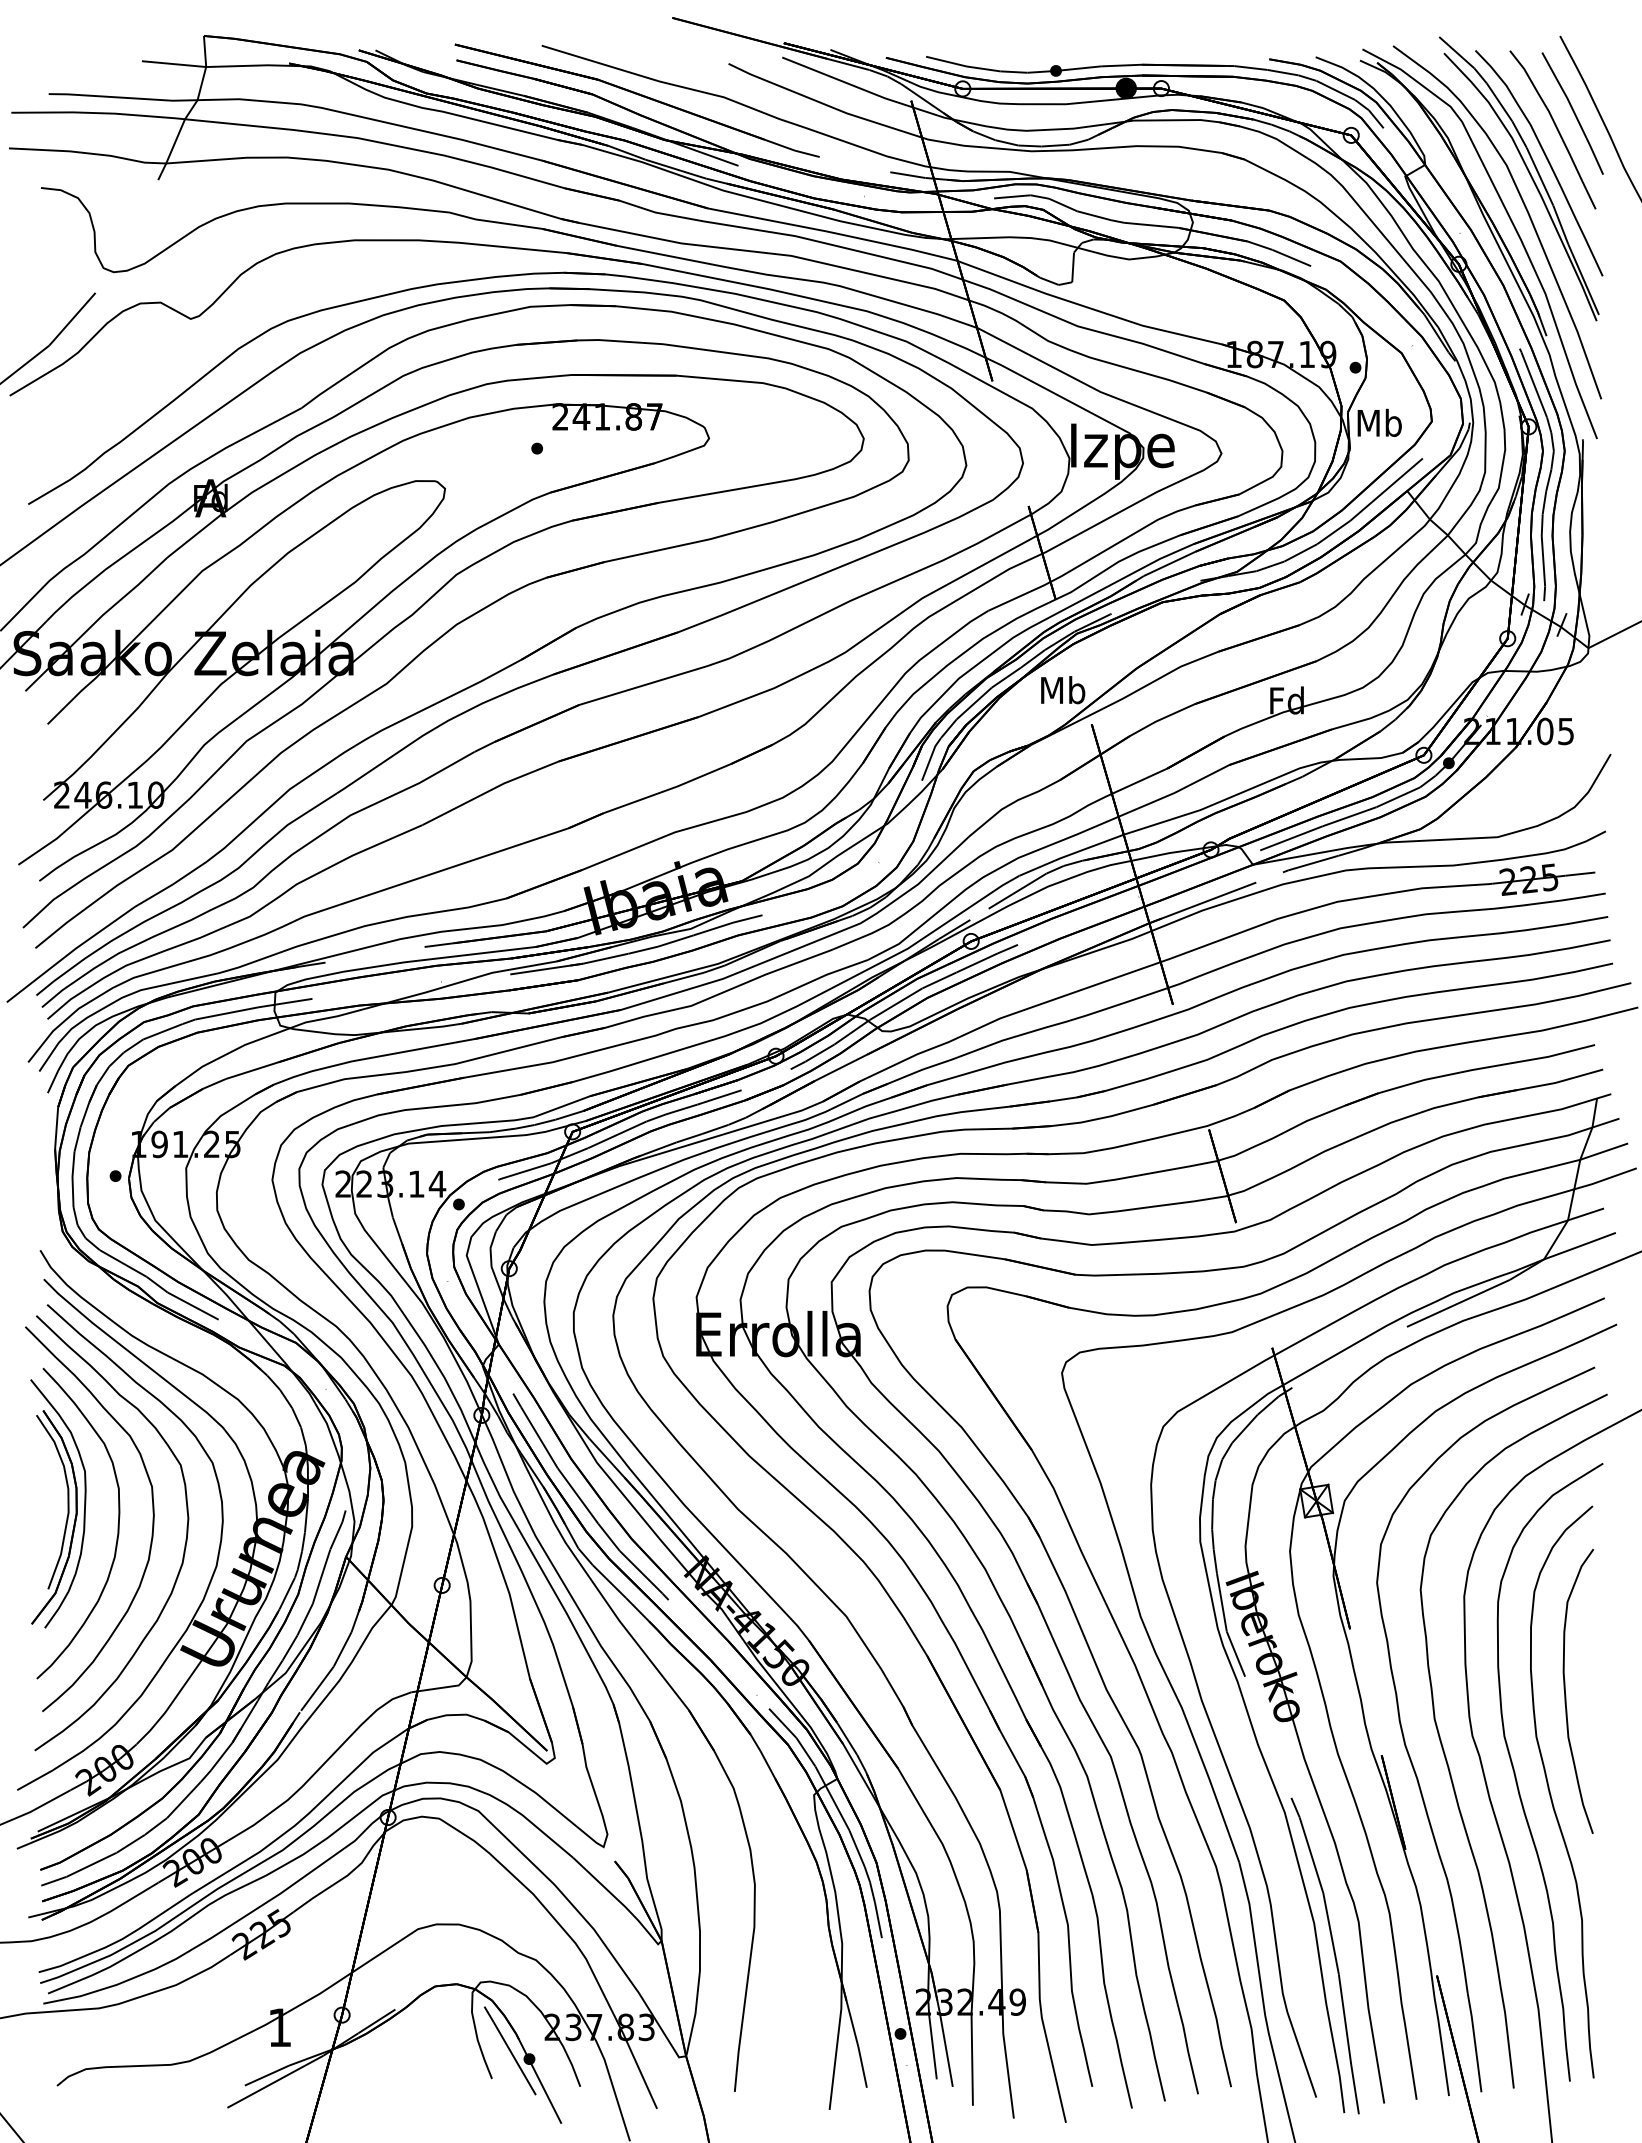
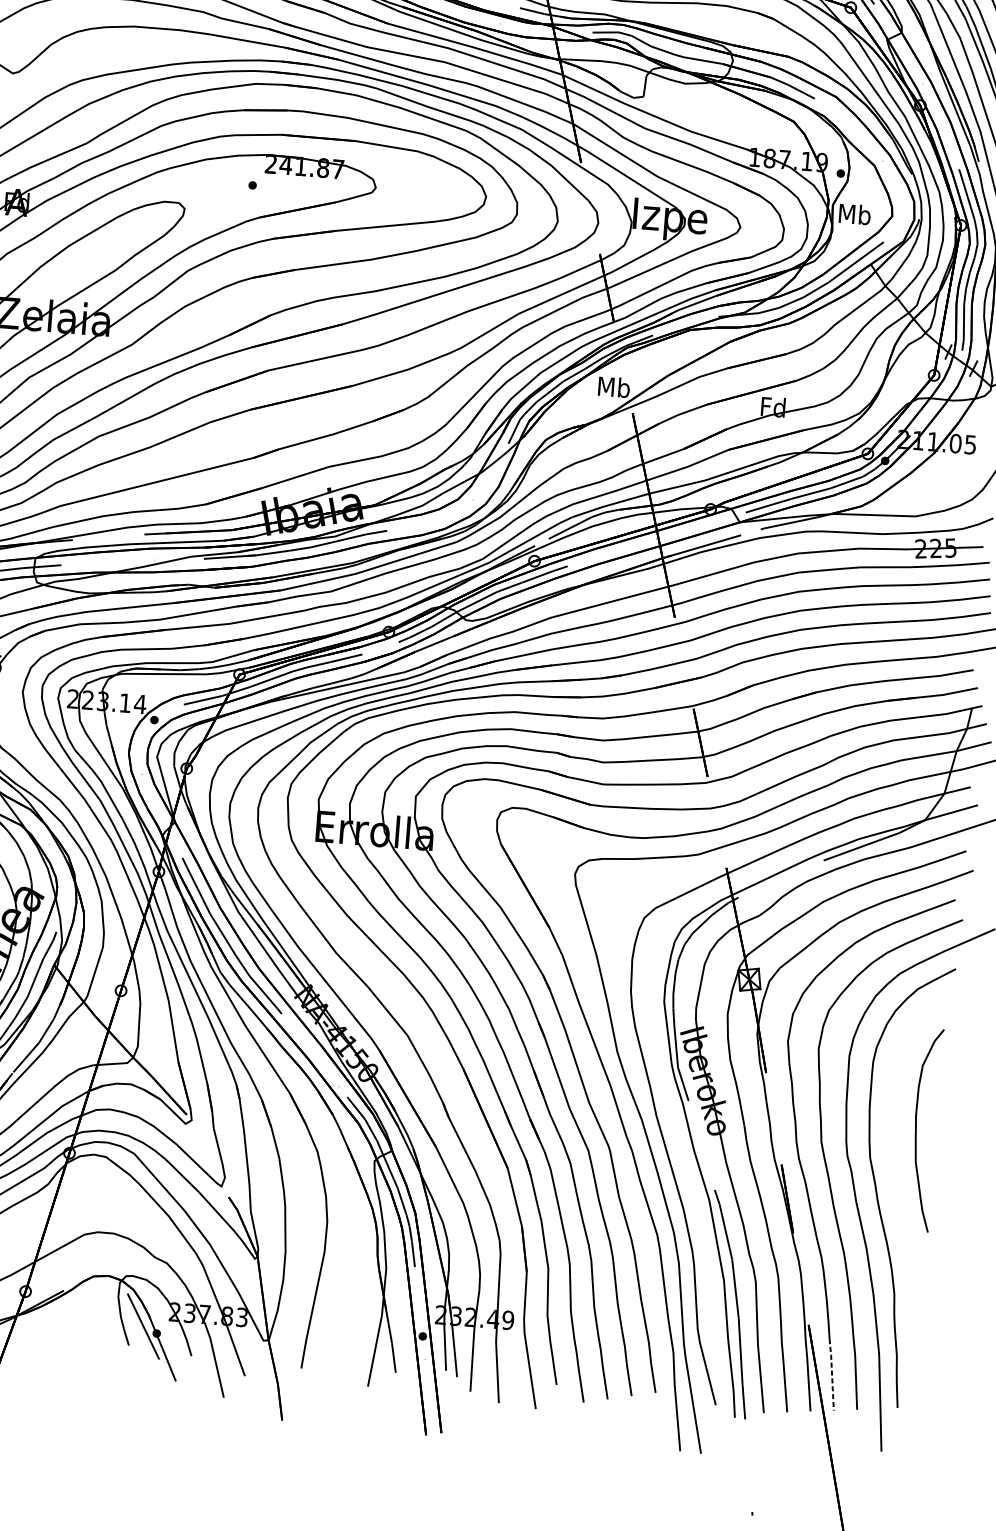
curve: (1551, 1794) -> (900, 1202), removed
line: (1475, 2042) -> (832, 1374), solid -> dashed

